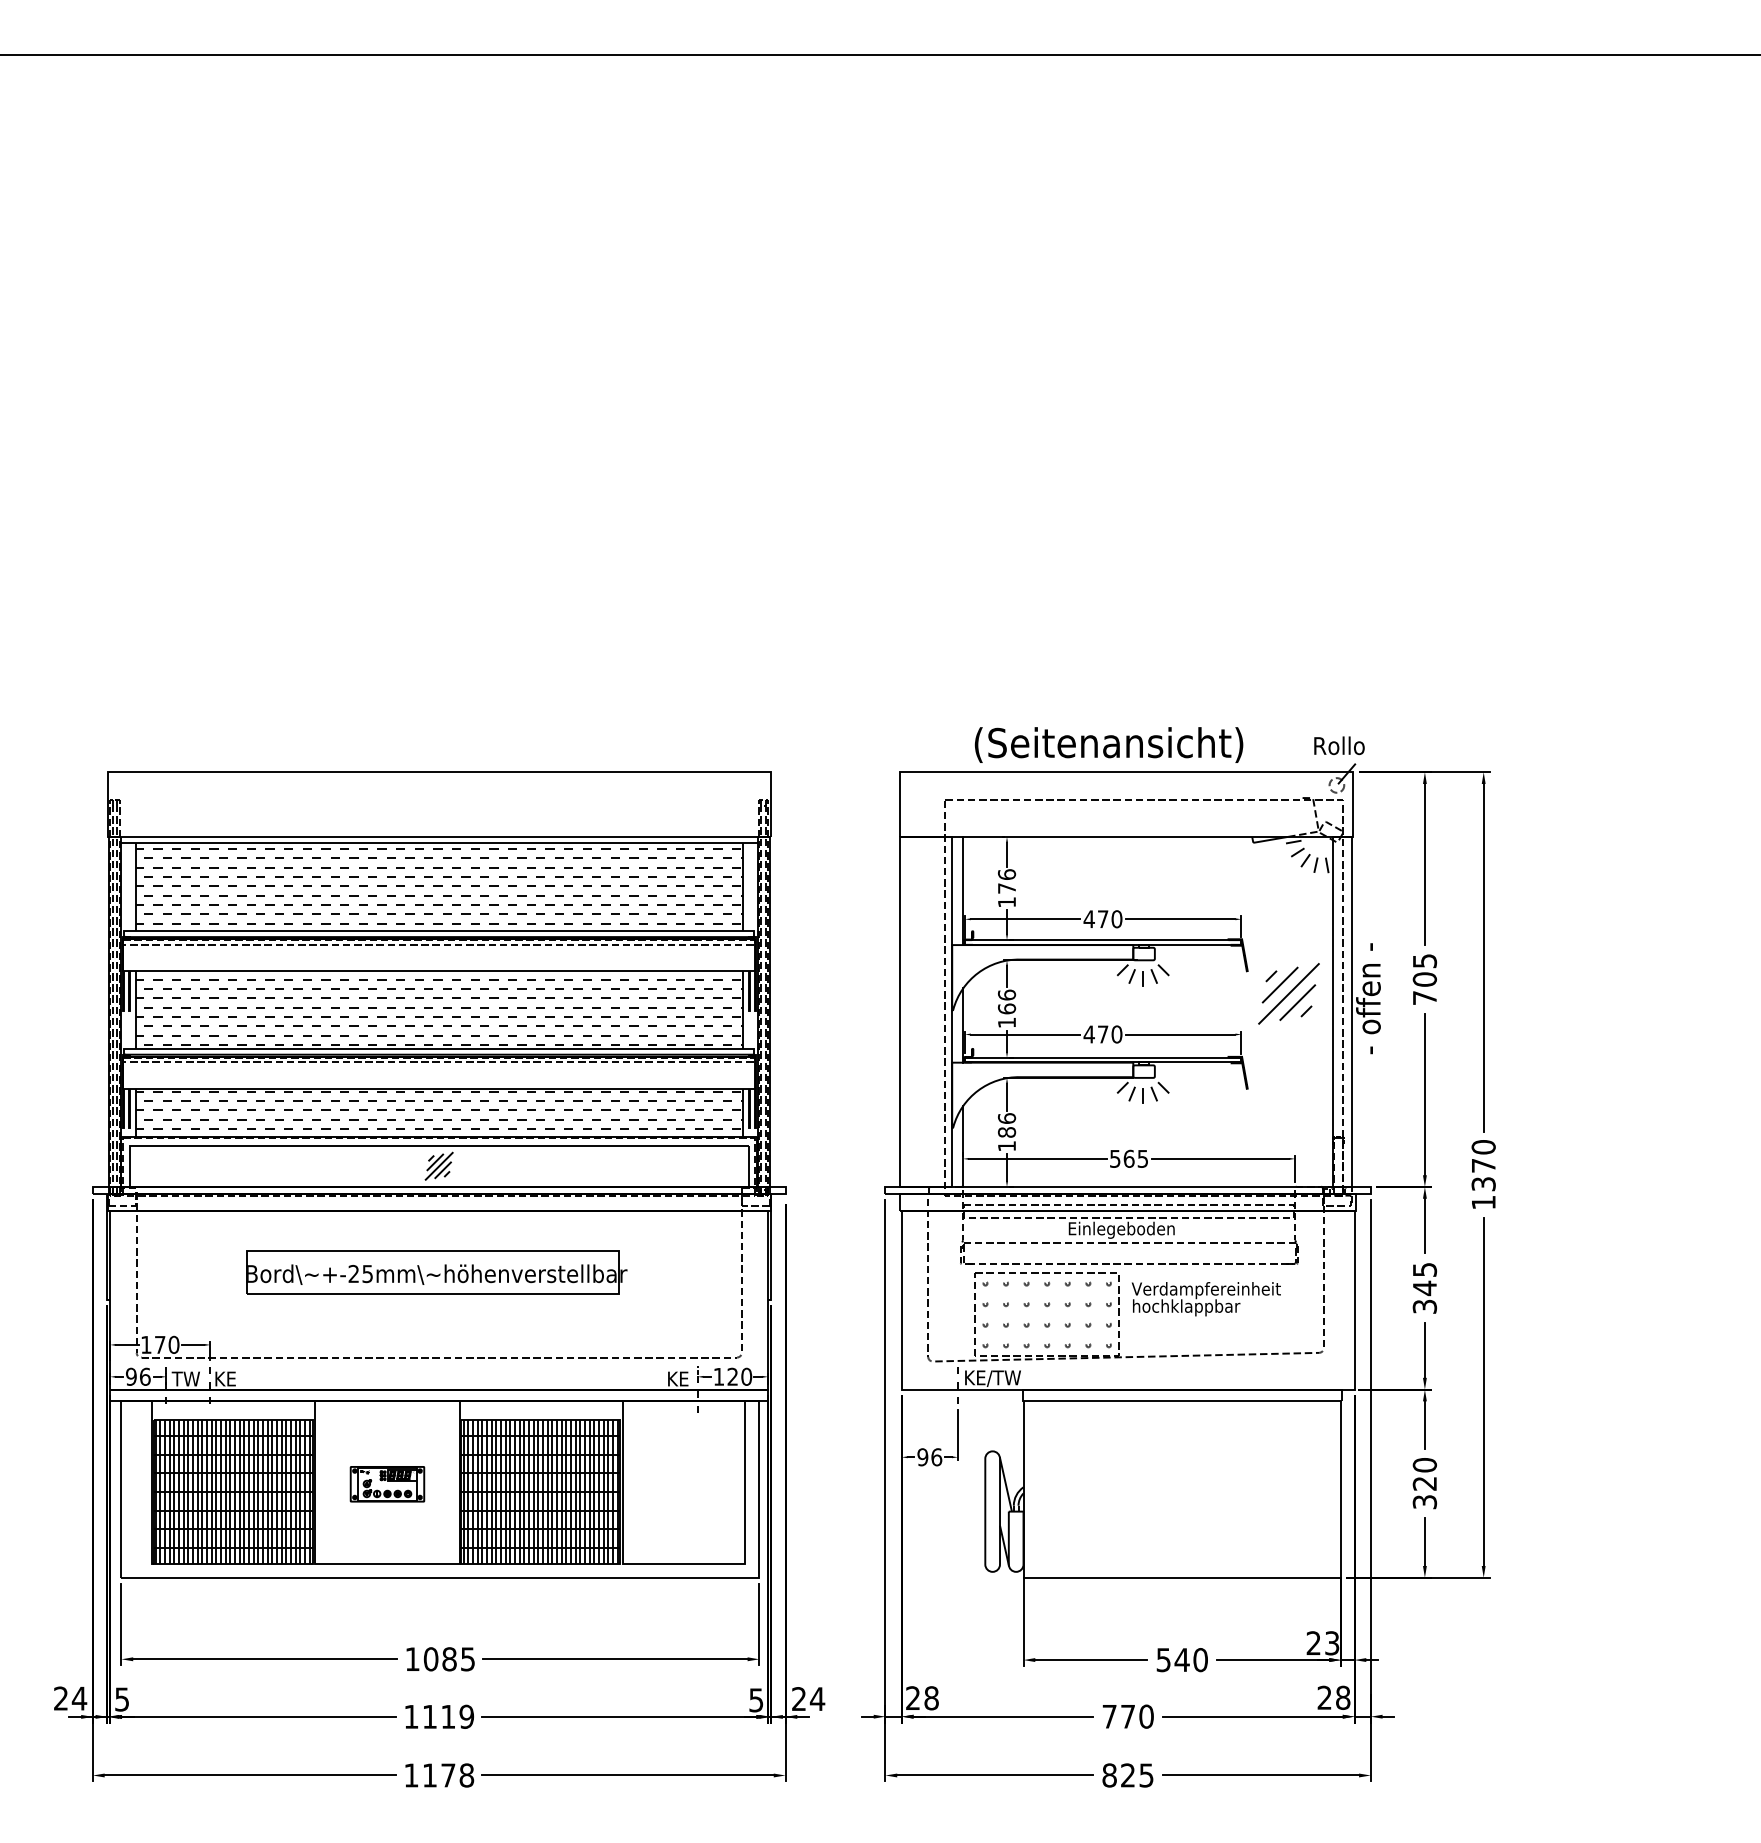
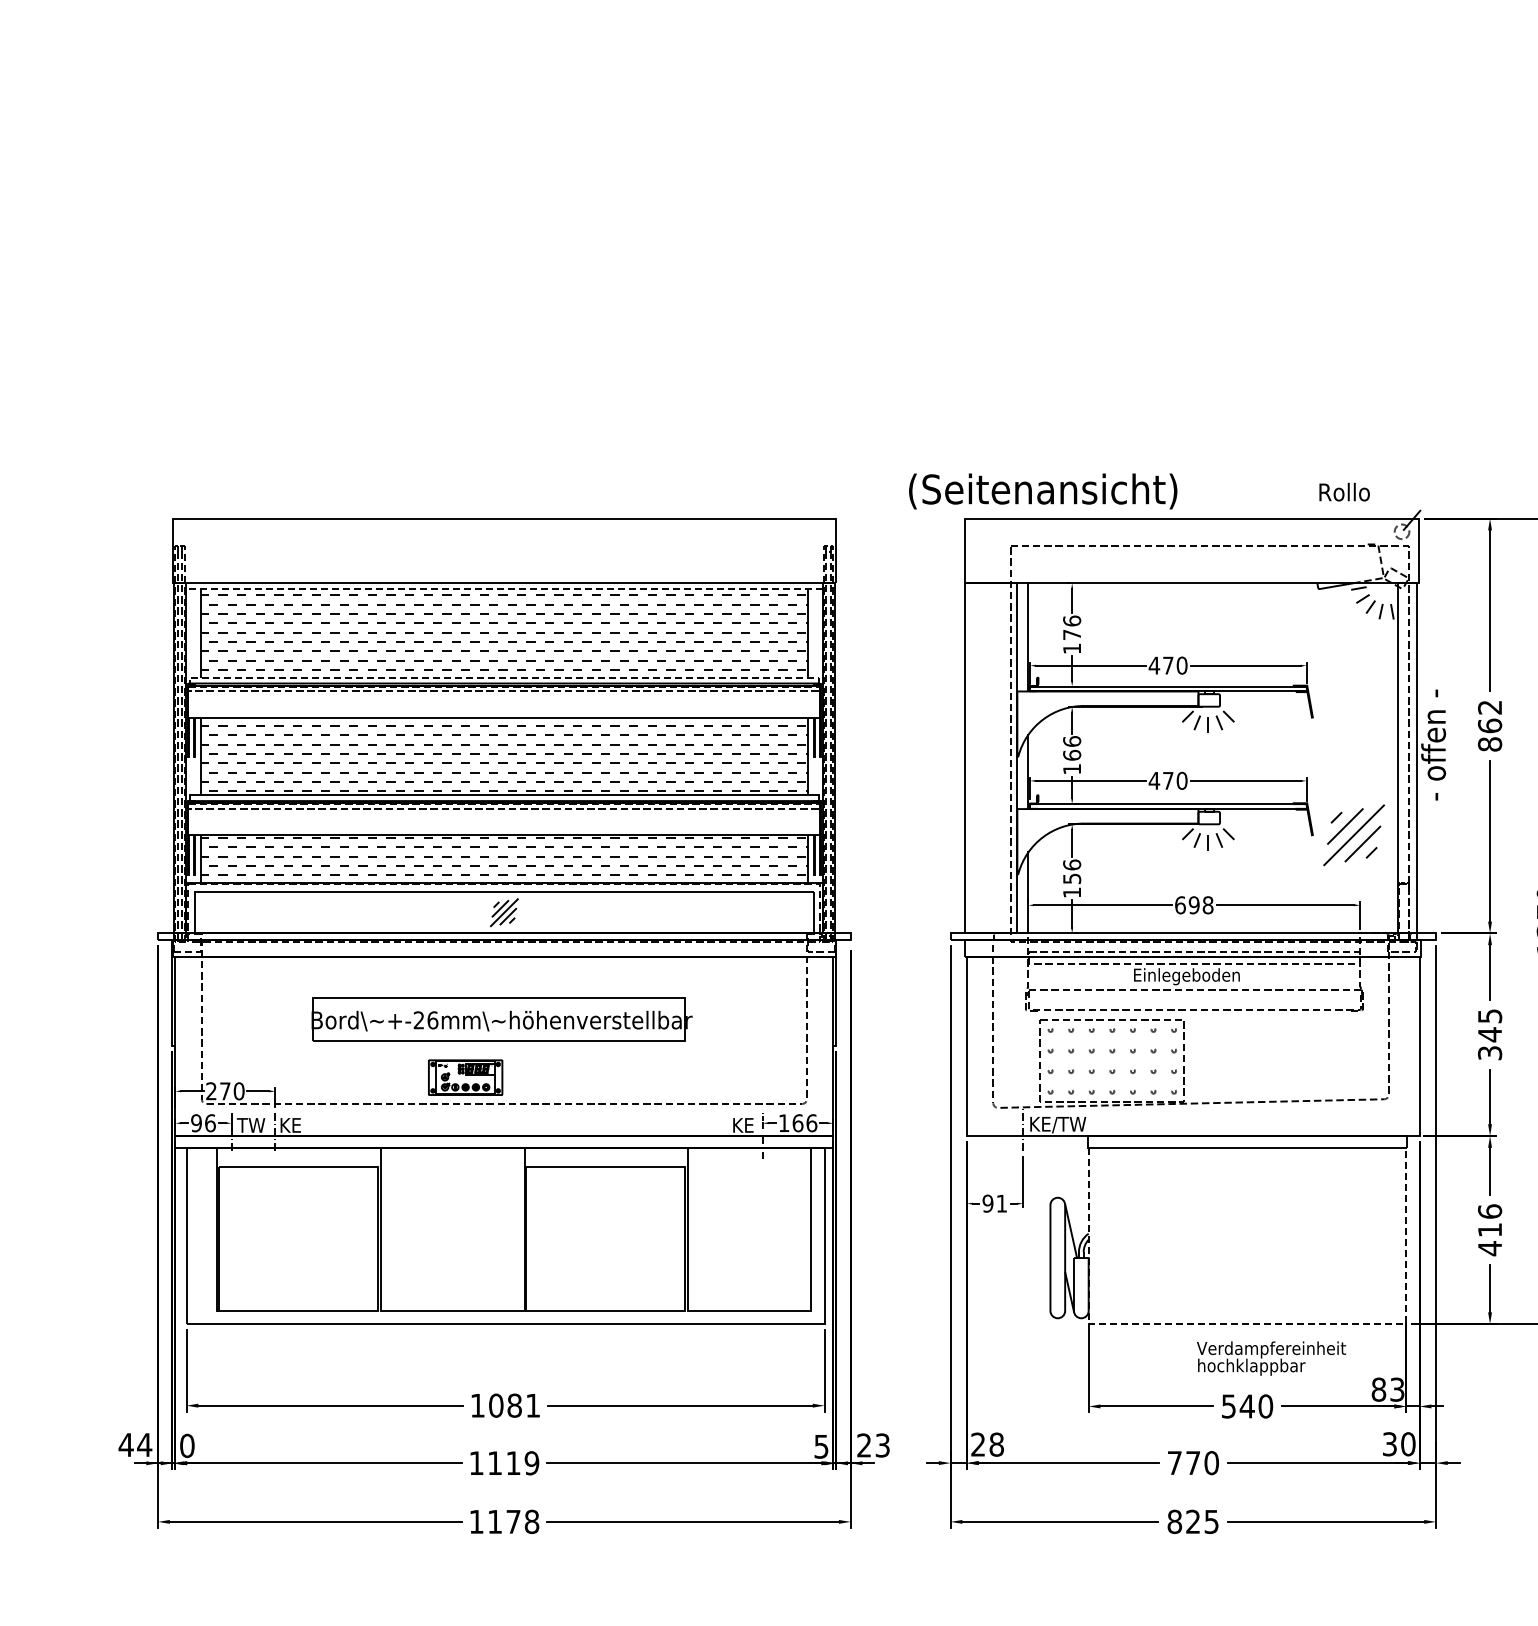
text: (1108, 744) -> (1042, 490), moved
text: (1339, 745) -> (1344, 491), moved
line: (439, 842) -> (504, 588), solid -> dashed
line: (439, 931) -> (504, 677), solid -> dashed
text: (1424, 979) -> (1489, 725), 705 -> 862
part: (1288, 993) -> (1353, 834), moved
text: (1006, 1132) -> (1071, 878), 186 -> 156
text: (1129, 1158) -> (1194, 904), 565 -> 698
text: (367, 1273) -> (432, 1019), +-25mm -> +-26mm
text: (1205, 1299) -> (1270, 1358), moved
text: (146, 1344) -> (211, 1090), 170 -> 270
text: (739, 1376) -> (804, 1122), 120 -> 166
text: (936, 1457) -> (1001, 1203), 96 -> 91
text: (1424, 1483) -> (1489, 1229), 320 -> 416
part: (387, 1484) -> (465, 1077), moved
hatch: (232, 1492) -> (297, 1238), removed
hatch: (540, 1492) -> (605, 1238), removed
line: (1182, 1577) -> (1247, 1323), solid -> dashed
text: (1313, 1643) -> (1378, 1389), 23 -> 83
text: (467, 1659) -> (532, 1405), 1085 -> 1081
text: (1333, 1697) -> (1398, 1443), 28 -> 30
text: (60, 1698) -> (125, 1444), 24 -> 44
text: (122, 1699) -> (187, 1445), 5 -> 0
text: (817, 1699) -> (882, 1445), 24 -> 23

